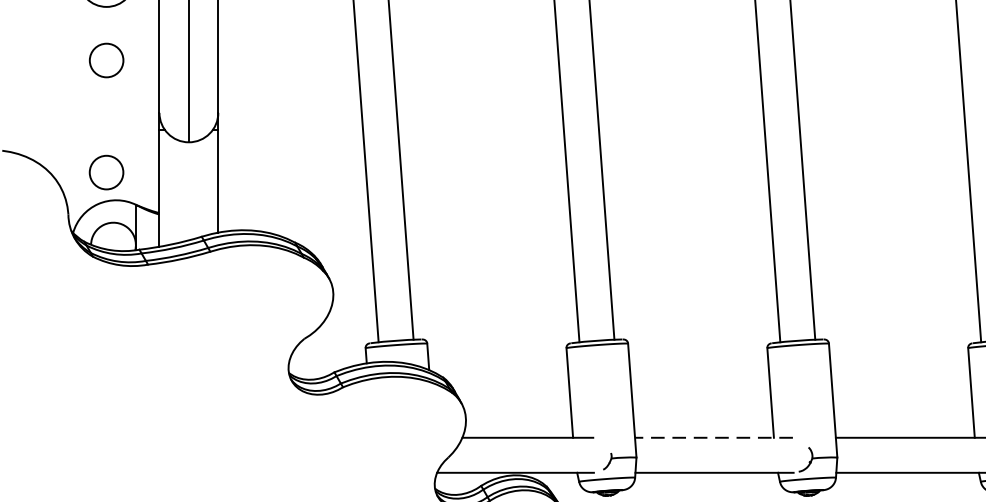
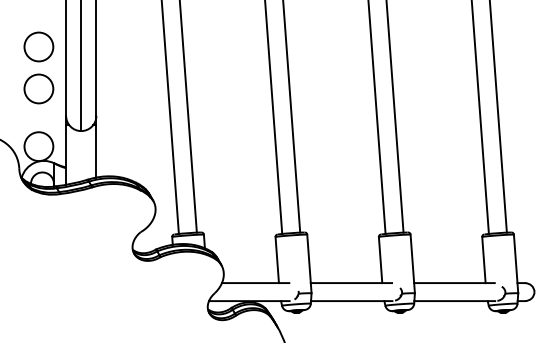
circle: (105, 59) -> (38, 88), size x1.67
circle: (105, 172) -> (38, 146), size x1.67
line: (714, 438) -> (351, 283), dashed -> solid

